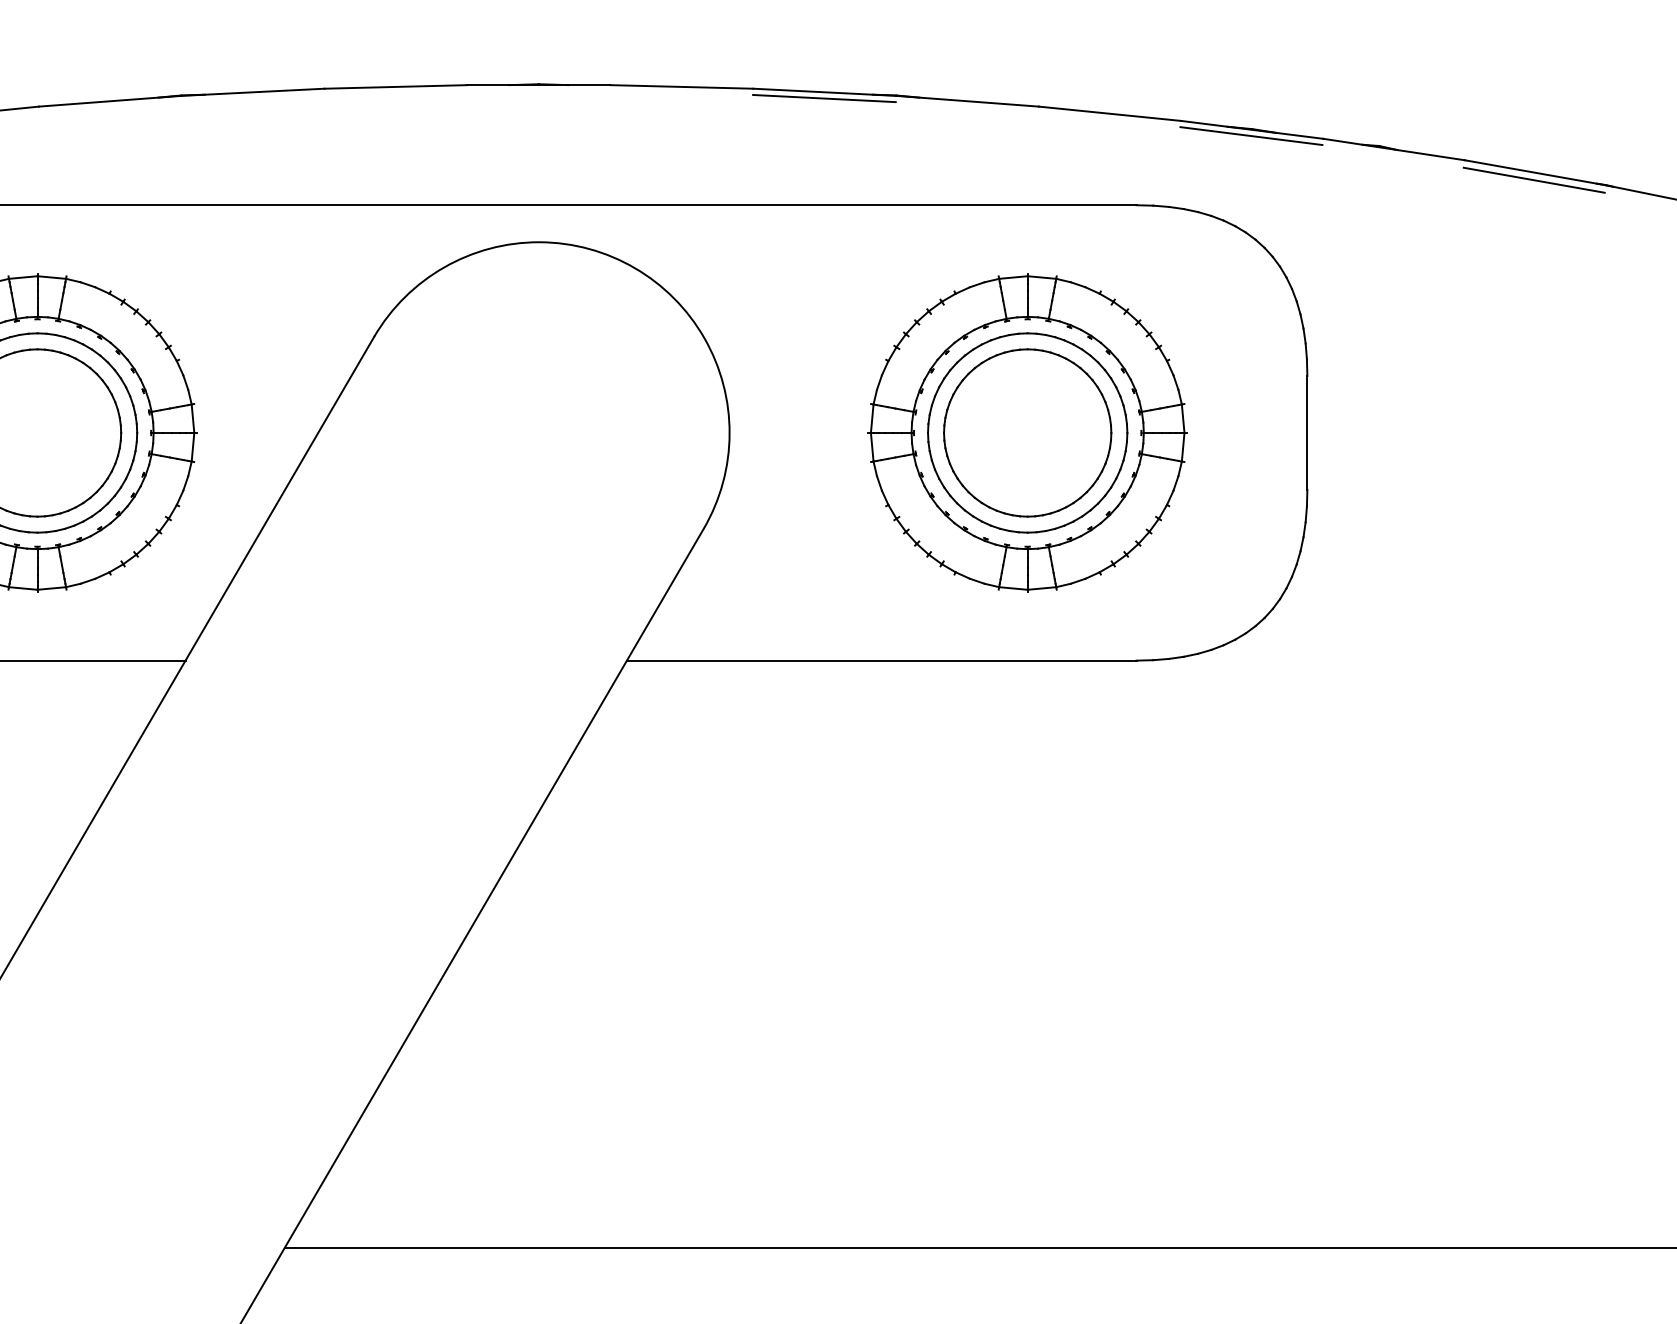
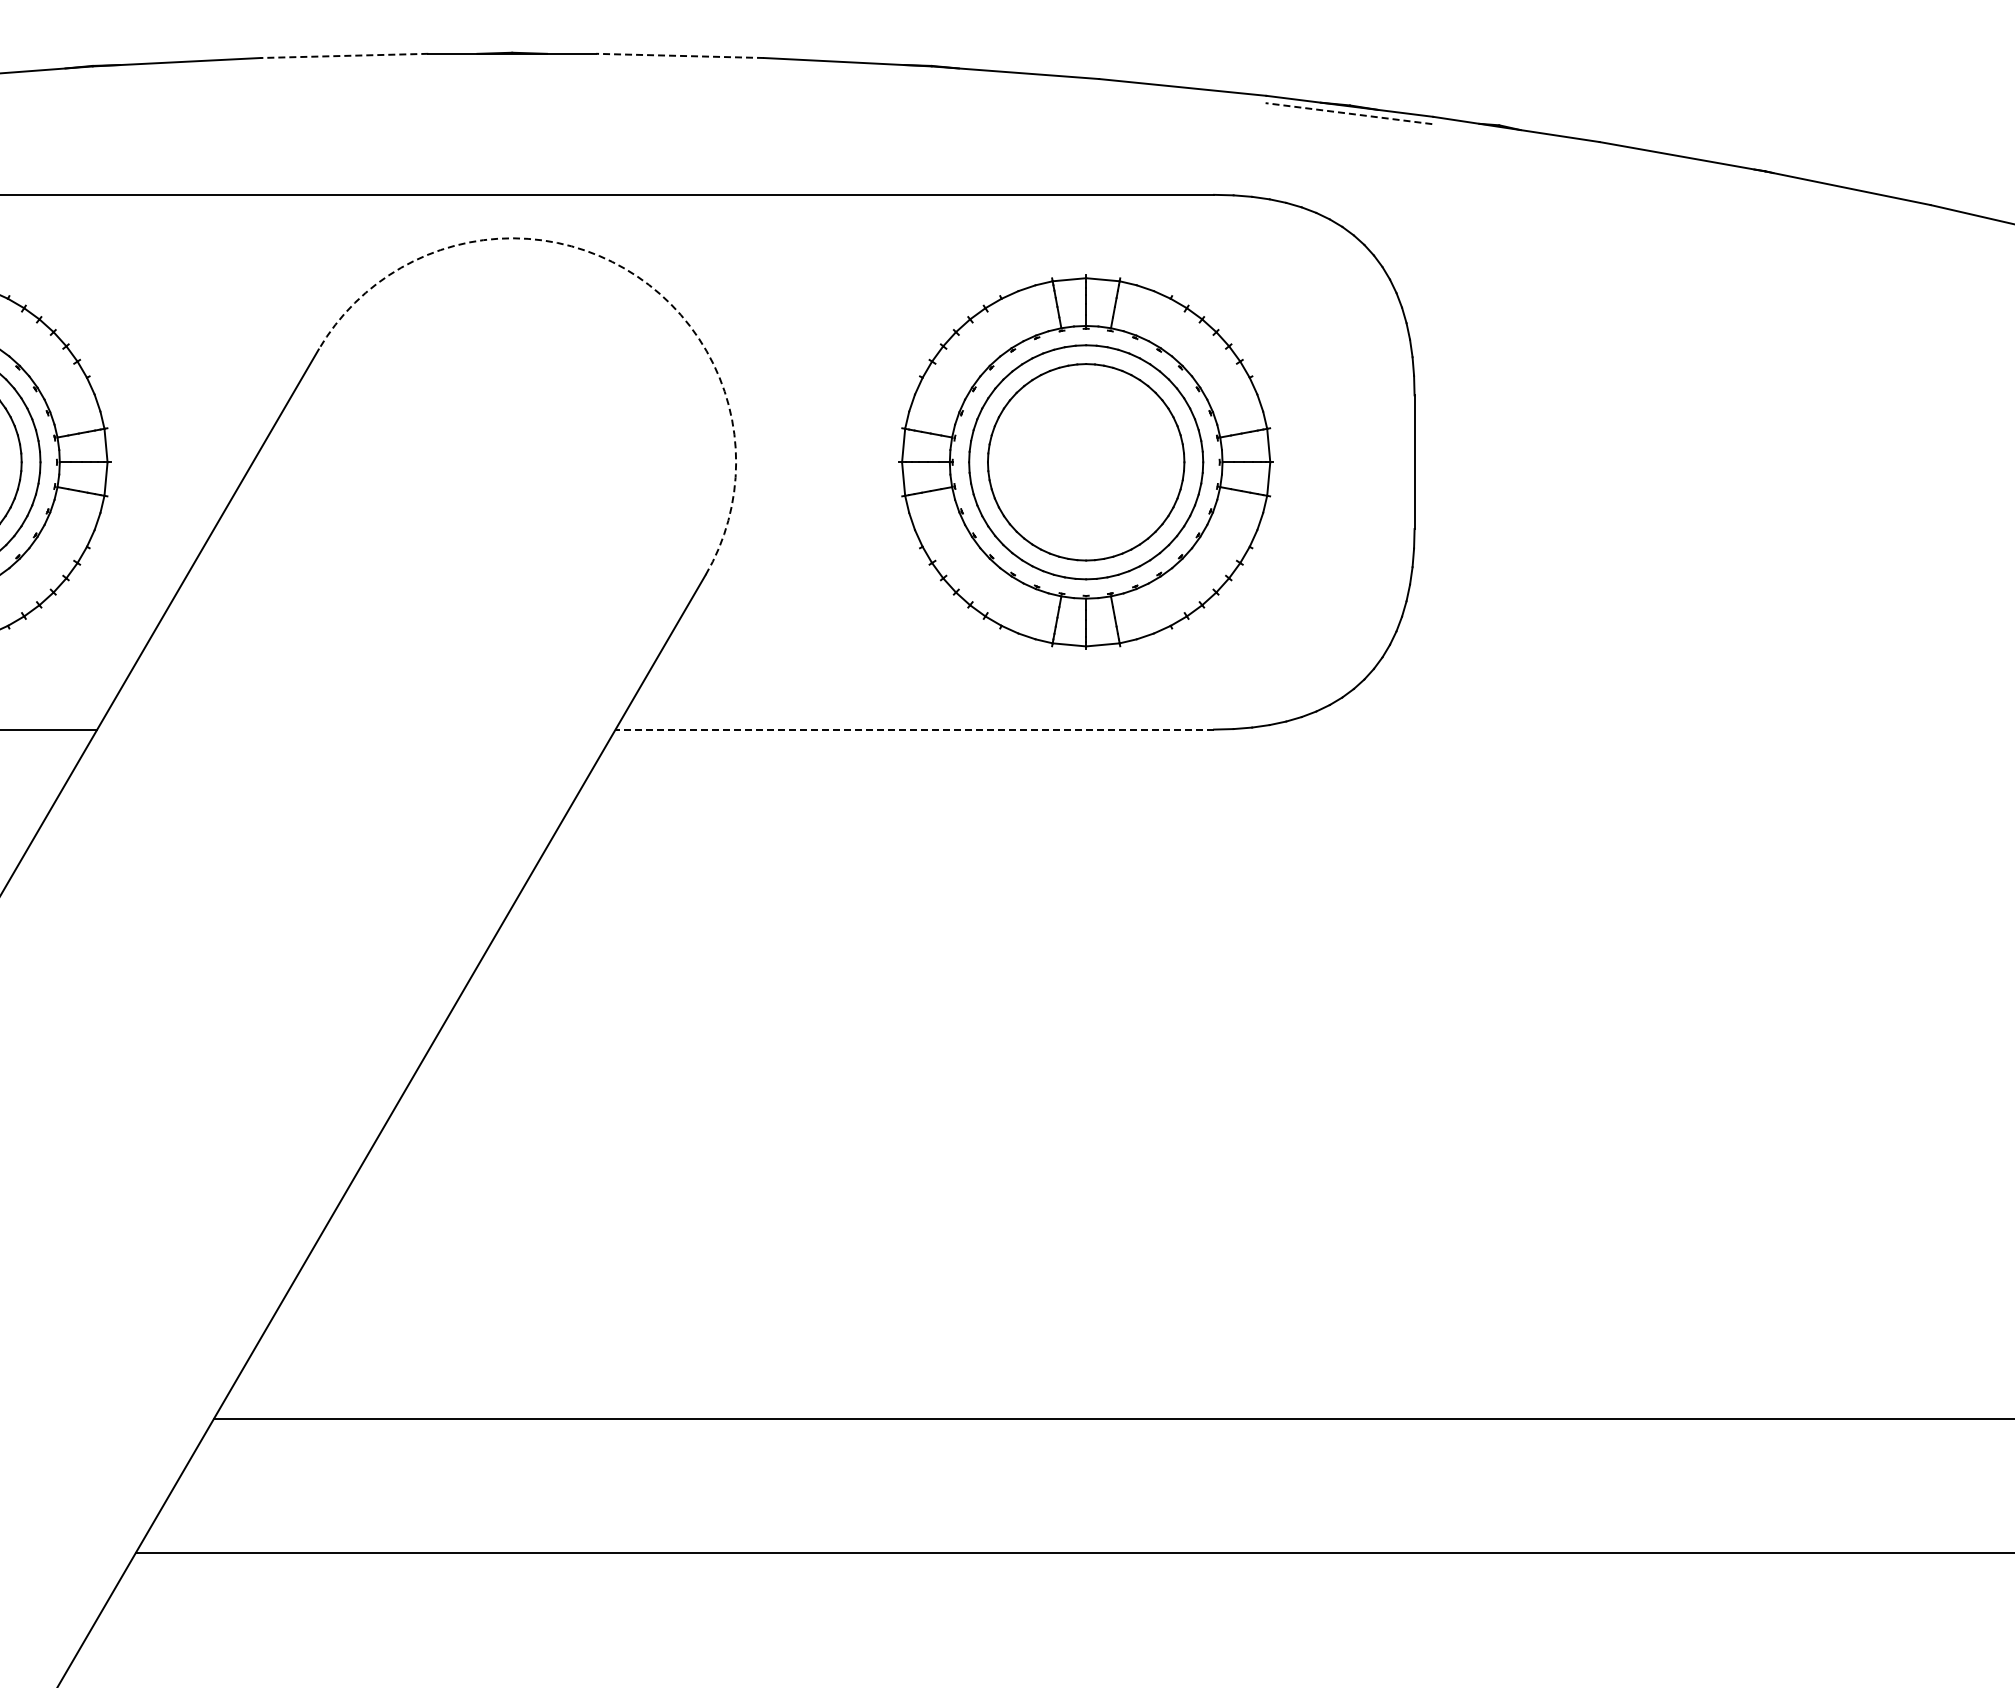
line: (396, 86) -> (344, 55), solid -> dashed
line: (682, 86) -> (680, 55), solid -> dashed
line: (824, 98) -> (847, 69), removed
line: (1251, 135) -> (1348, 113), solid -> dashed
line: (1533, 180) -> (1680, 165), removed
arc: (634, 267) -> (624, 268), solid -> dashed
line: (881, 660) -> (914, 729), solid -> dashed

